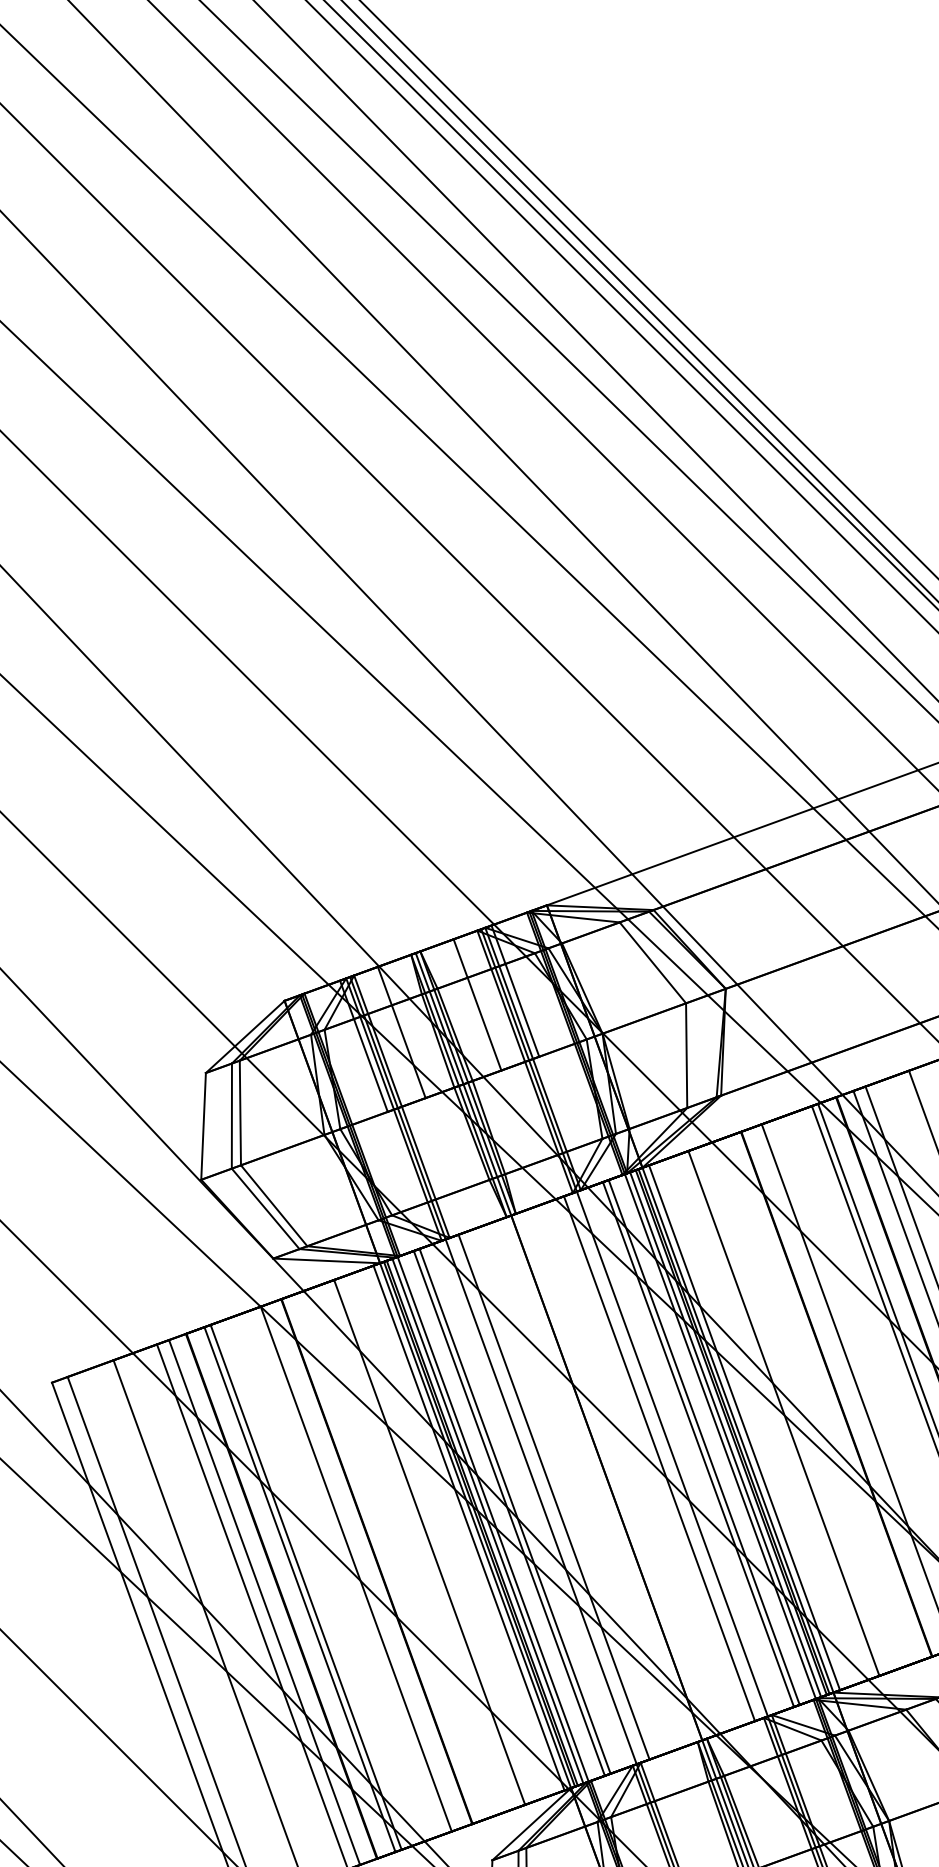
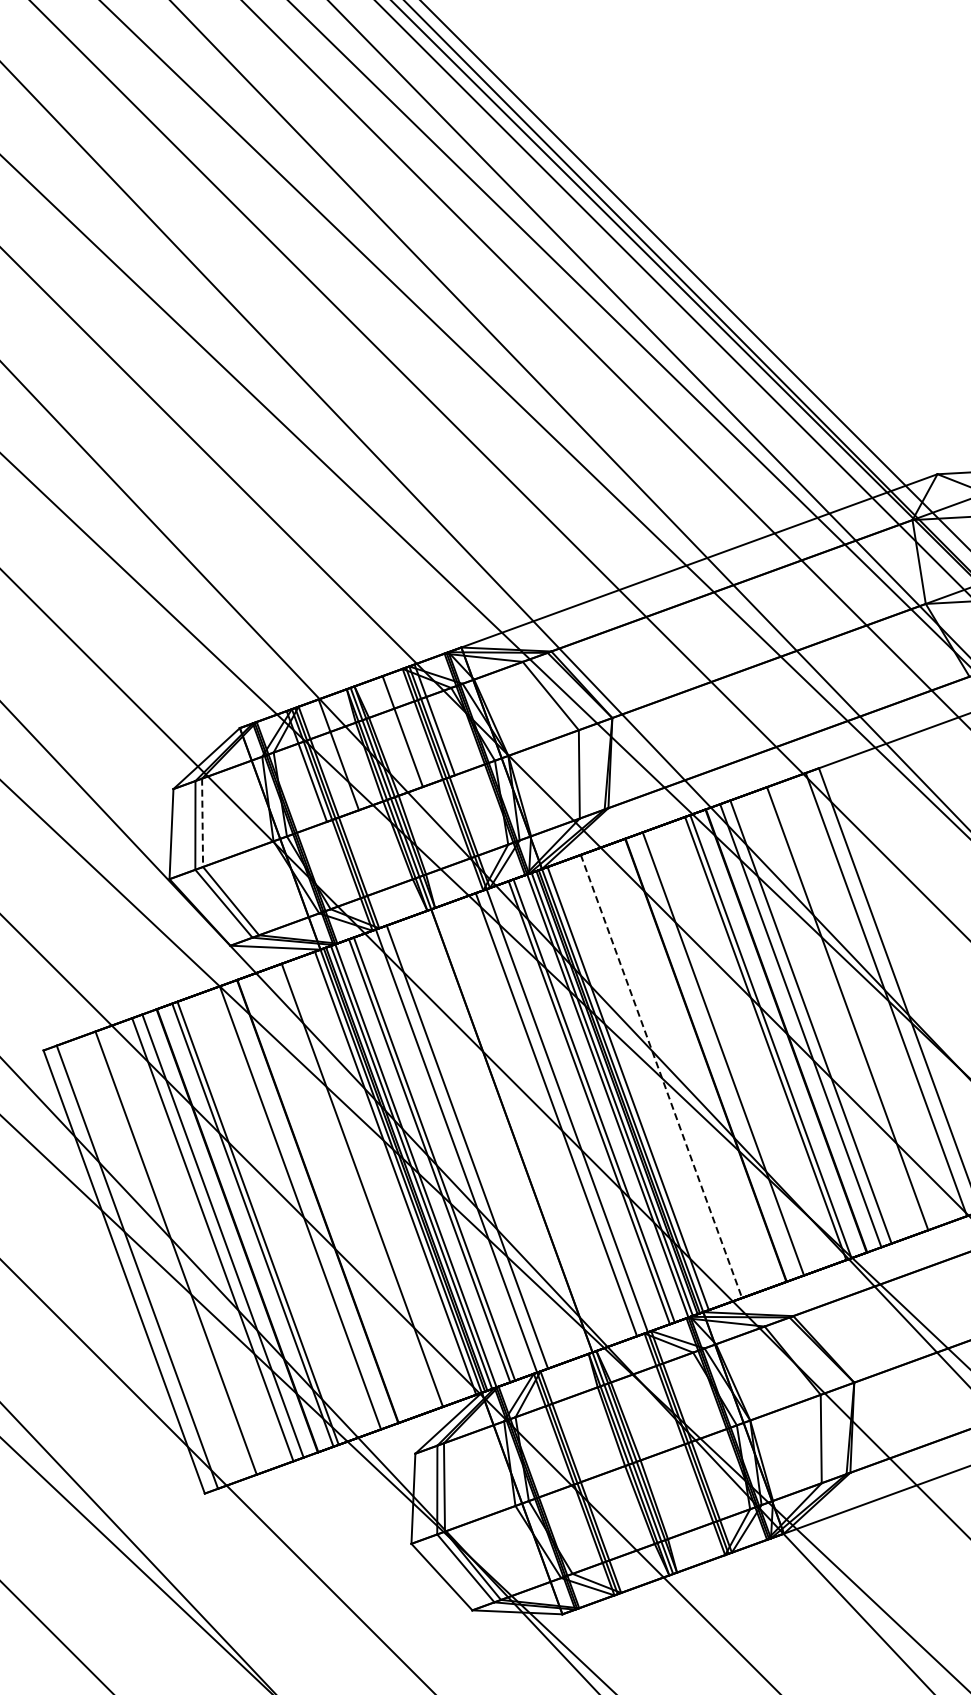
line: (240, 1113) -> (202, 823), solid -> dashed
line: (783, 1413) -> (661, 1076), solid -> dashed

